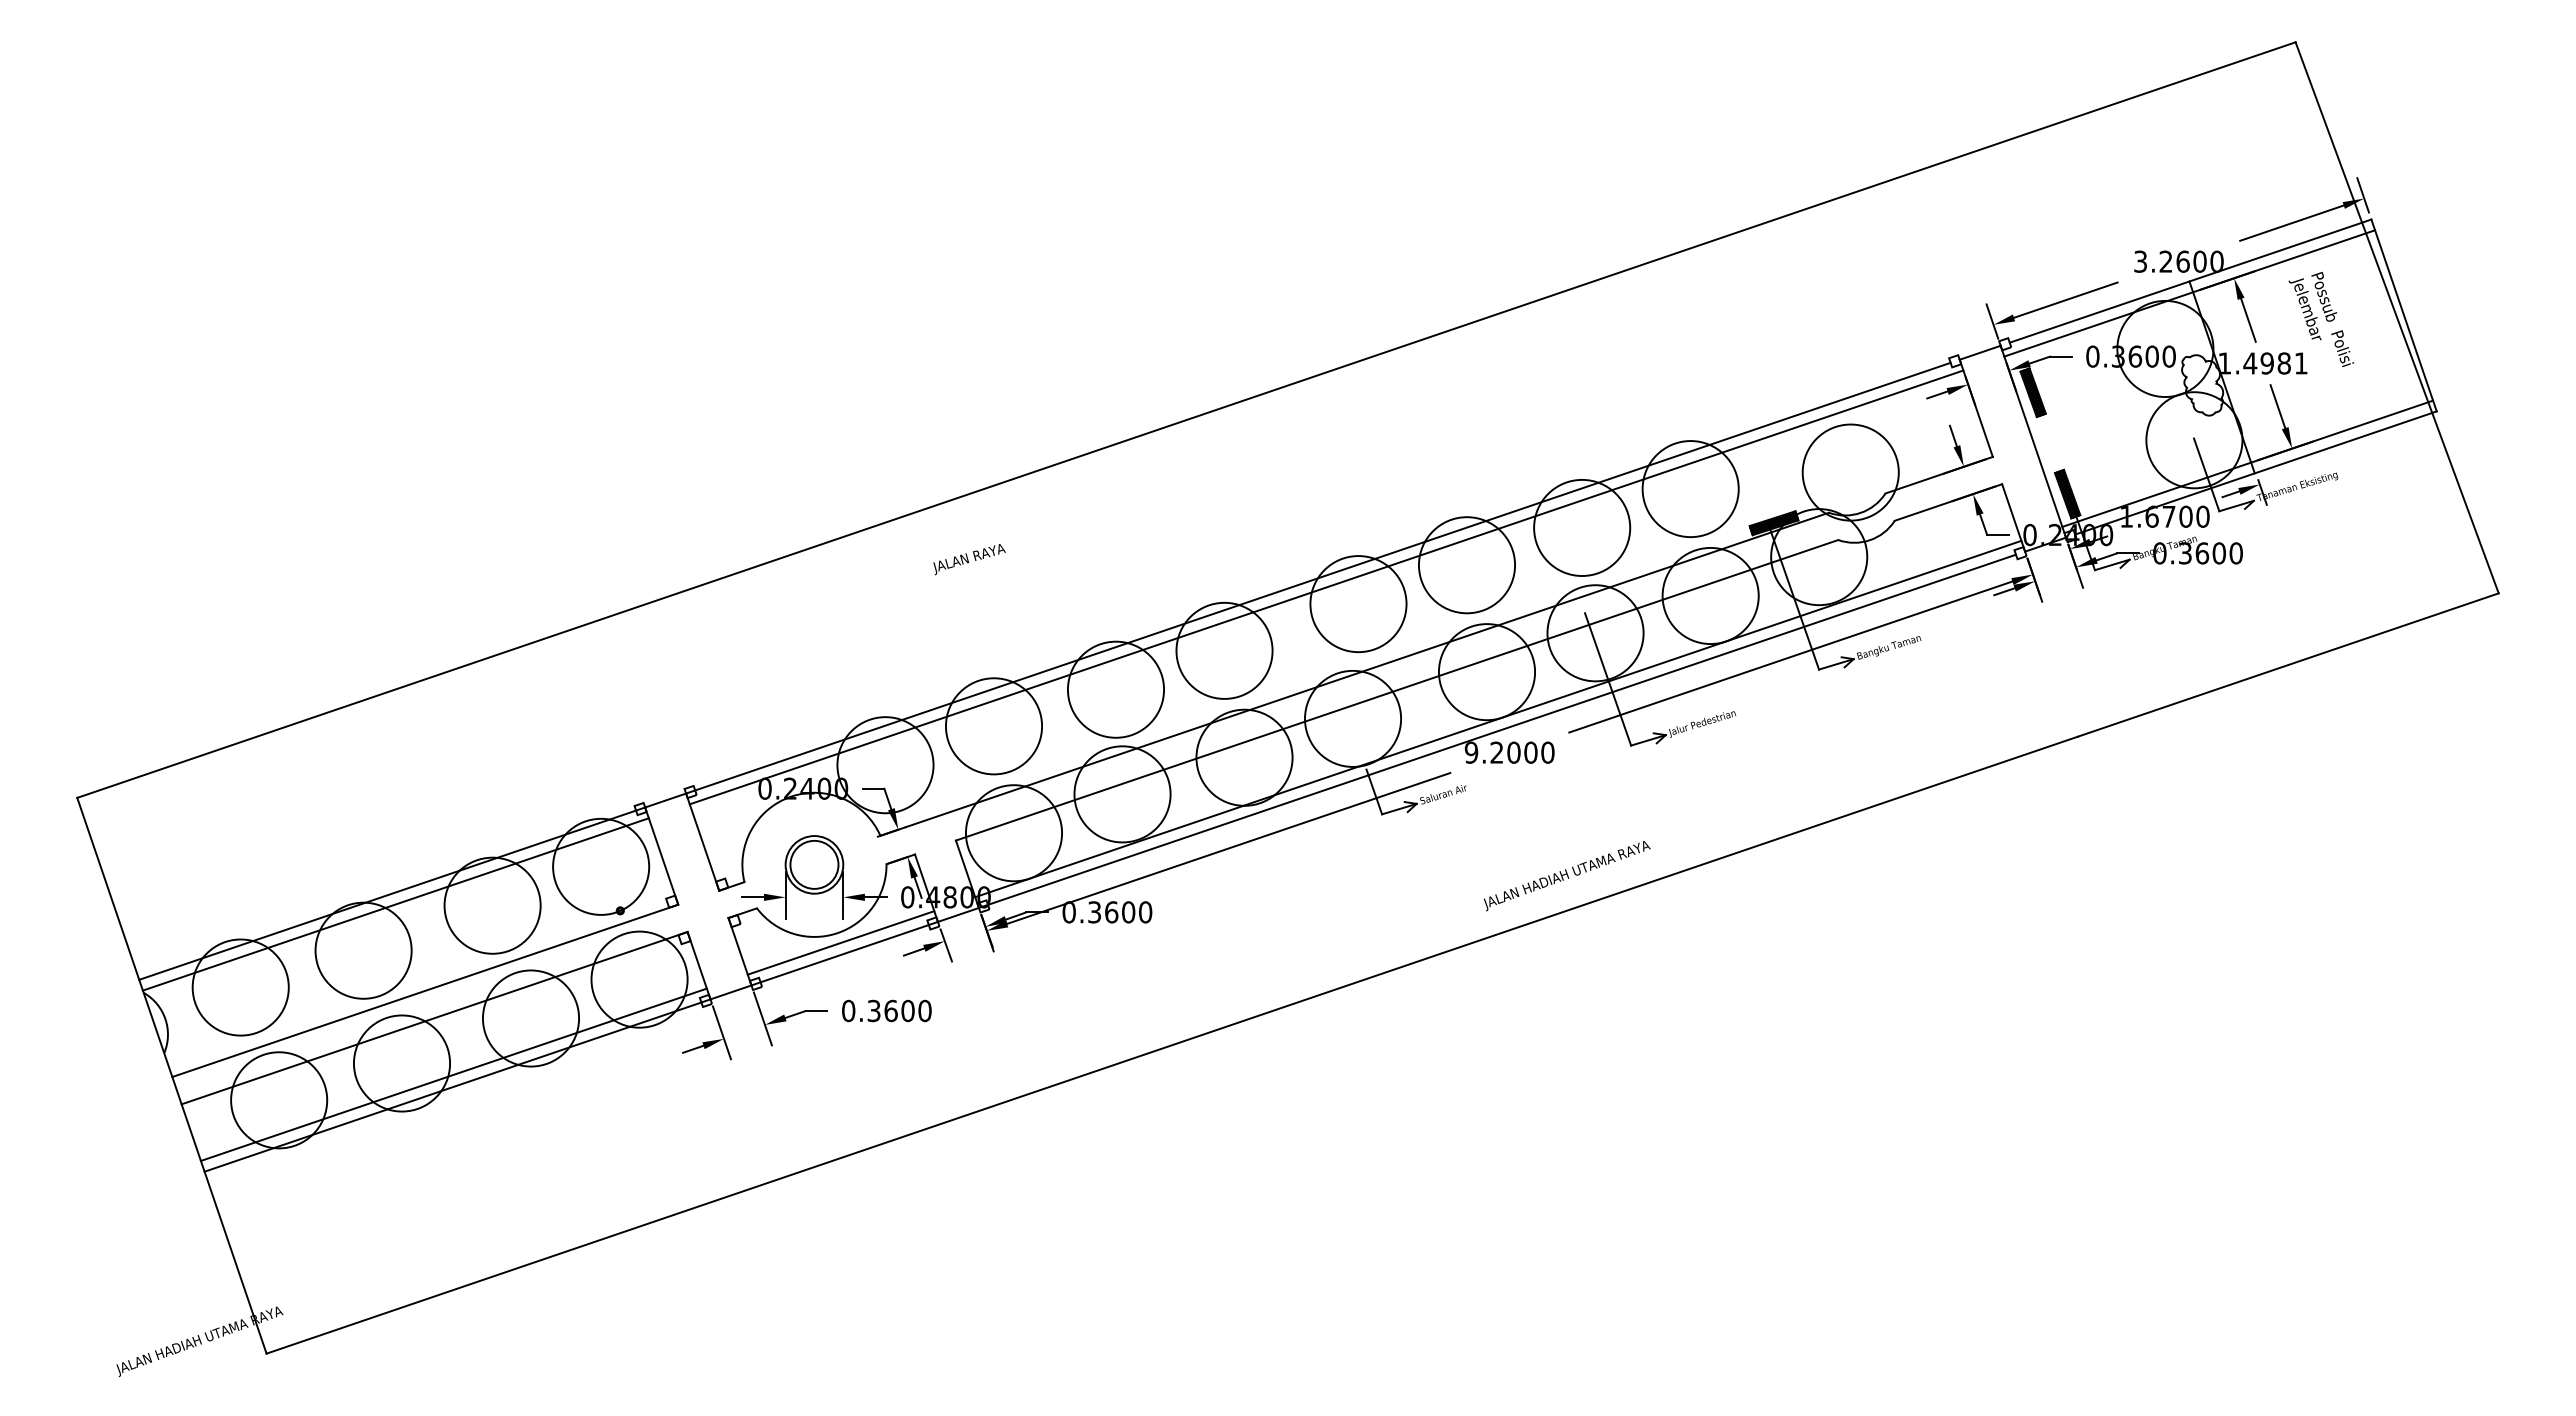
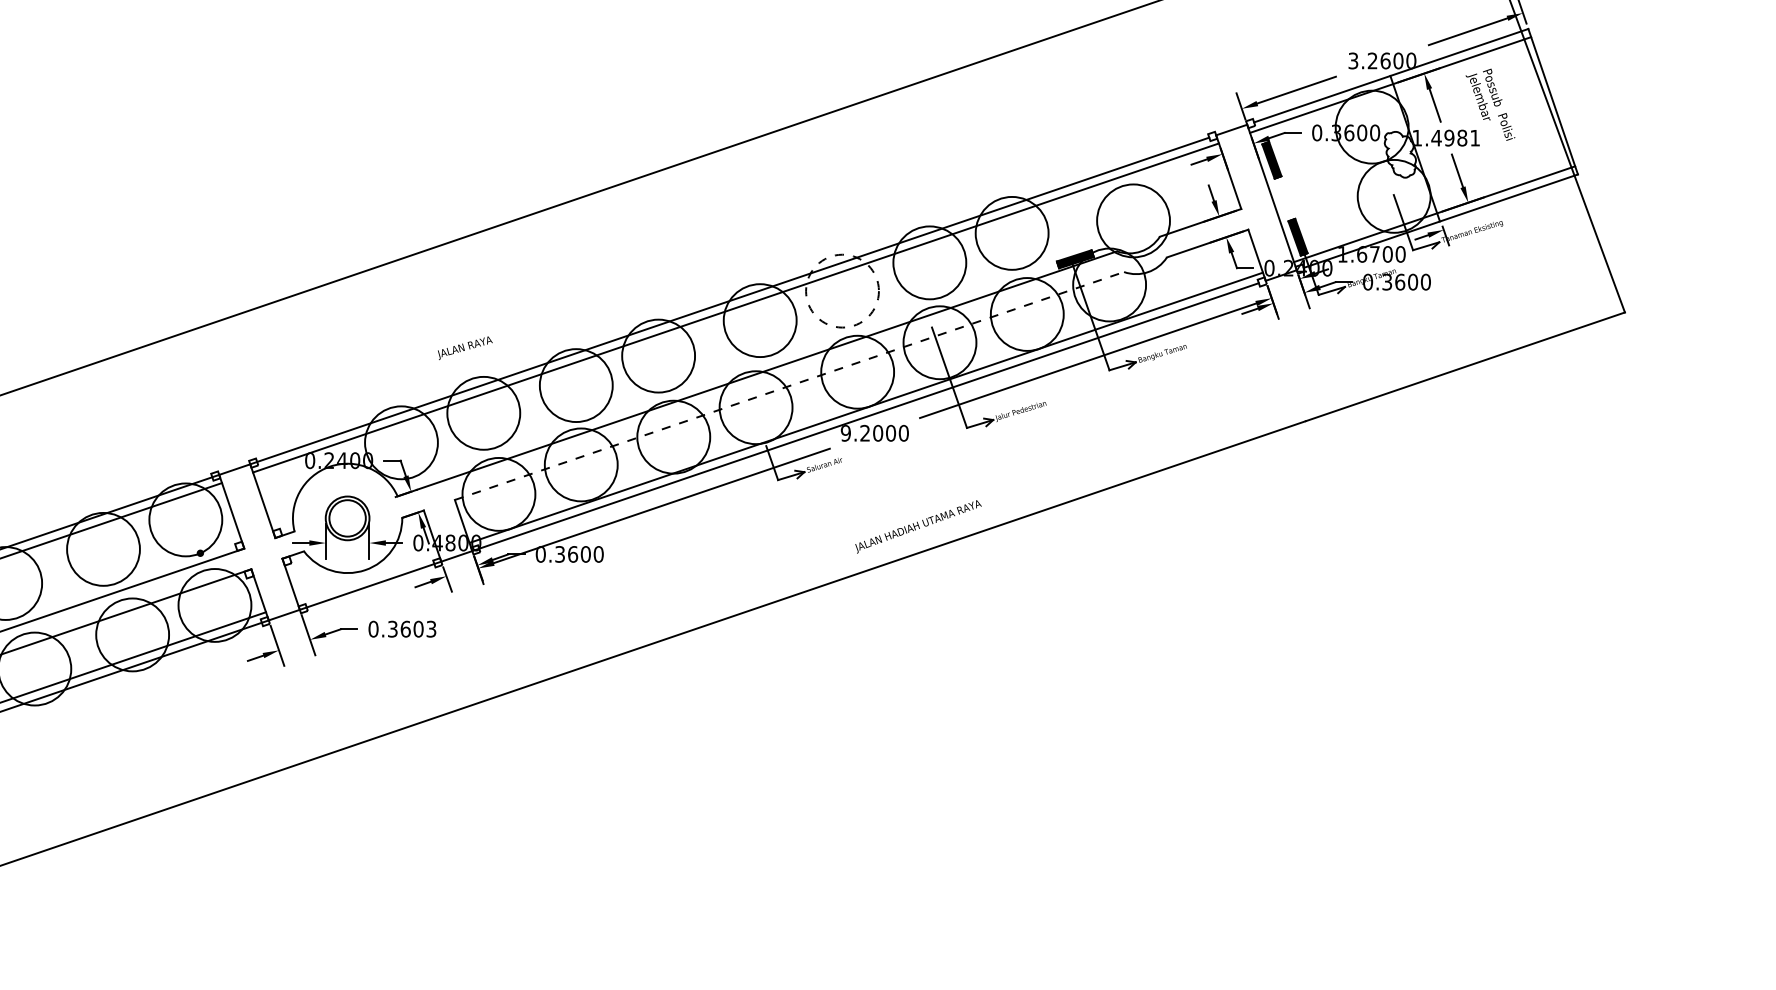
text: (969, 559) -> (465, 348), moved
circle: (1466, 565) -> (842, 291), solid -> dashed
line: (1397, 690) -> (789, 386), solid -> dashed
line: (840, 942) -> (367, 577), removed
text: (924, 1010) -> (431, 628), 0.3600 -> 0.3603

